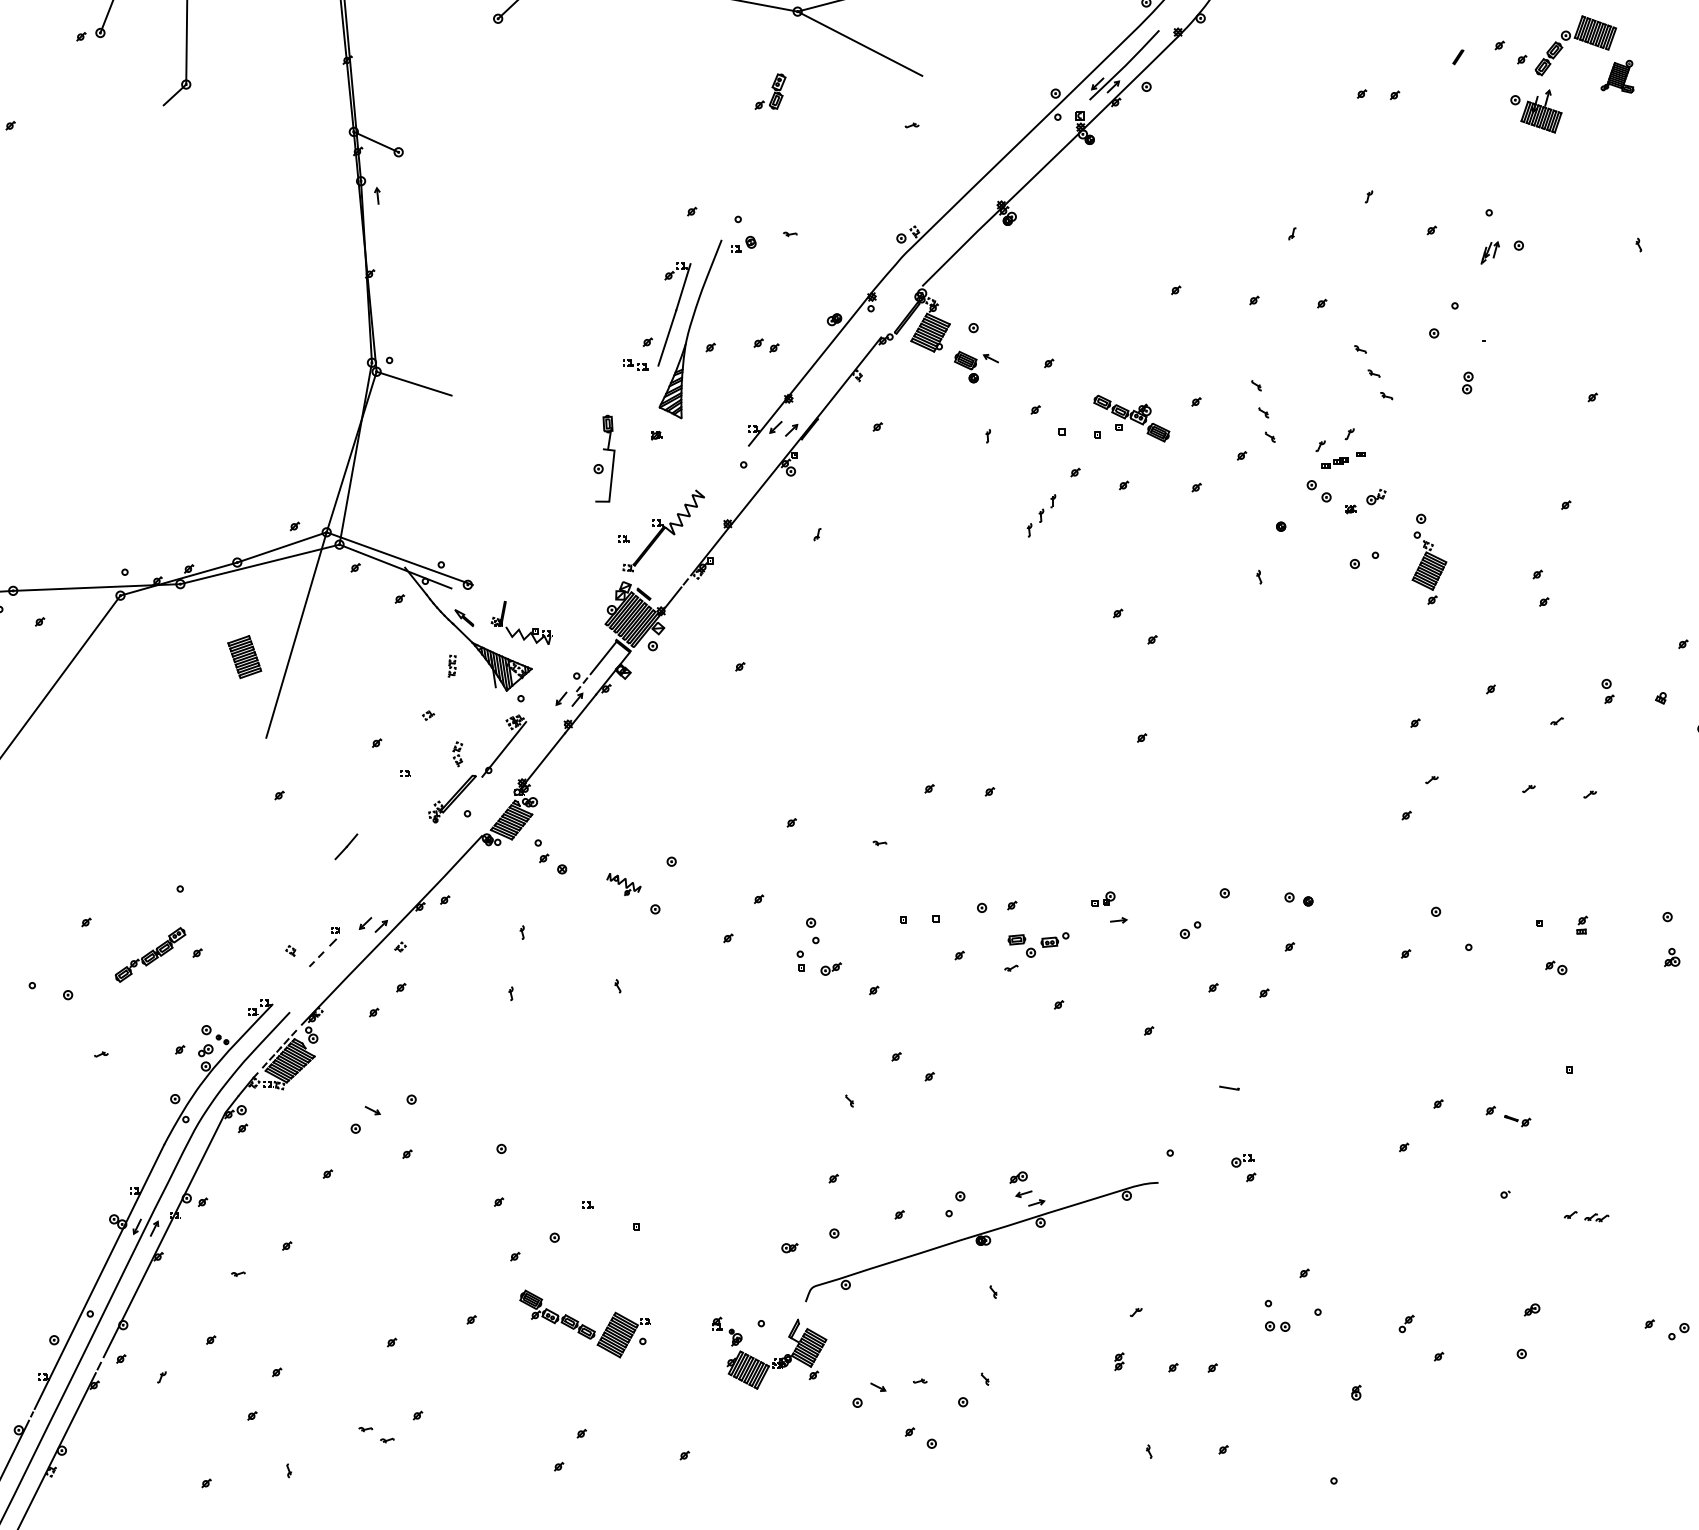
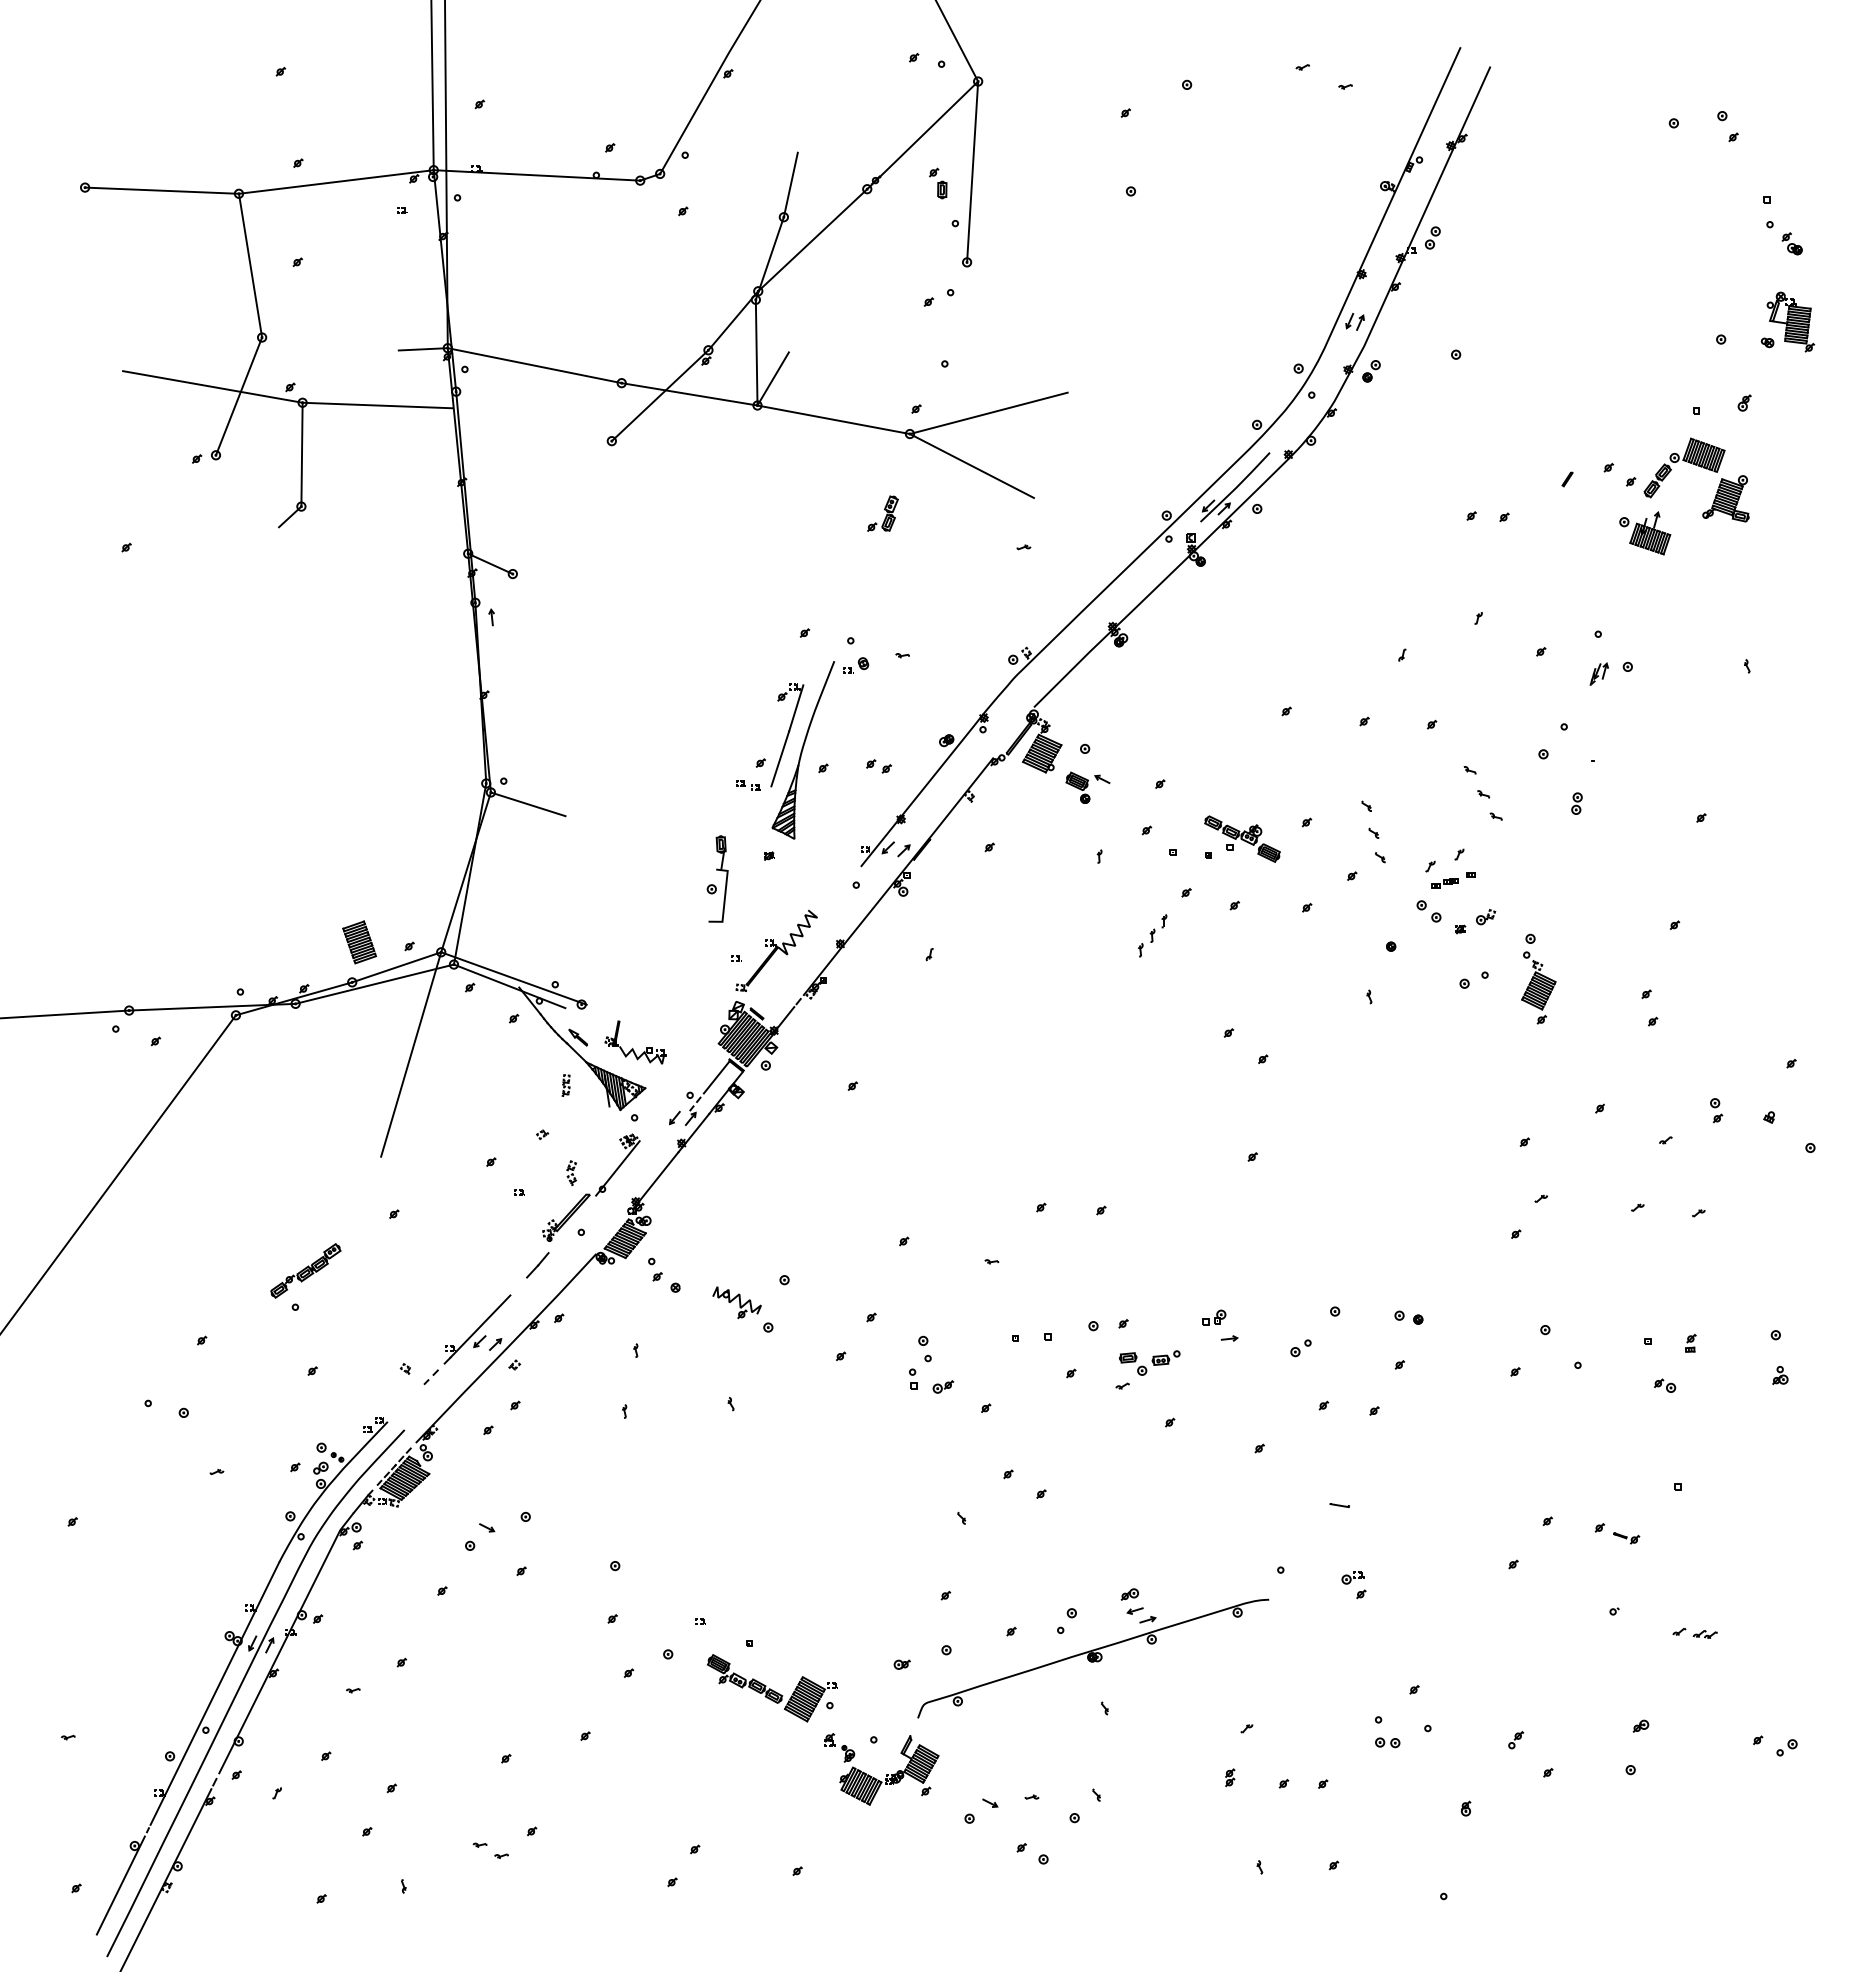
part: (1617, 76) -> (1725, 498), size x1.43
part: (244, 657) -> (359, 942), moved
line: (346, 847) -> (537, 1265), moved
part: (623, 884) -> (736, 1302), size x1.43
line: (366, 908) -> (480, 1326), added
part: (150, 954) -> (305, 1270), moved
part: (585, 1324) -> (772, 1688), moved

